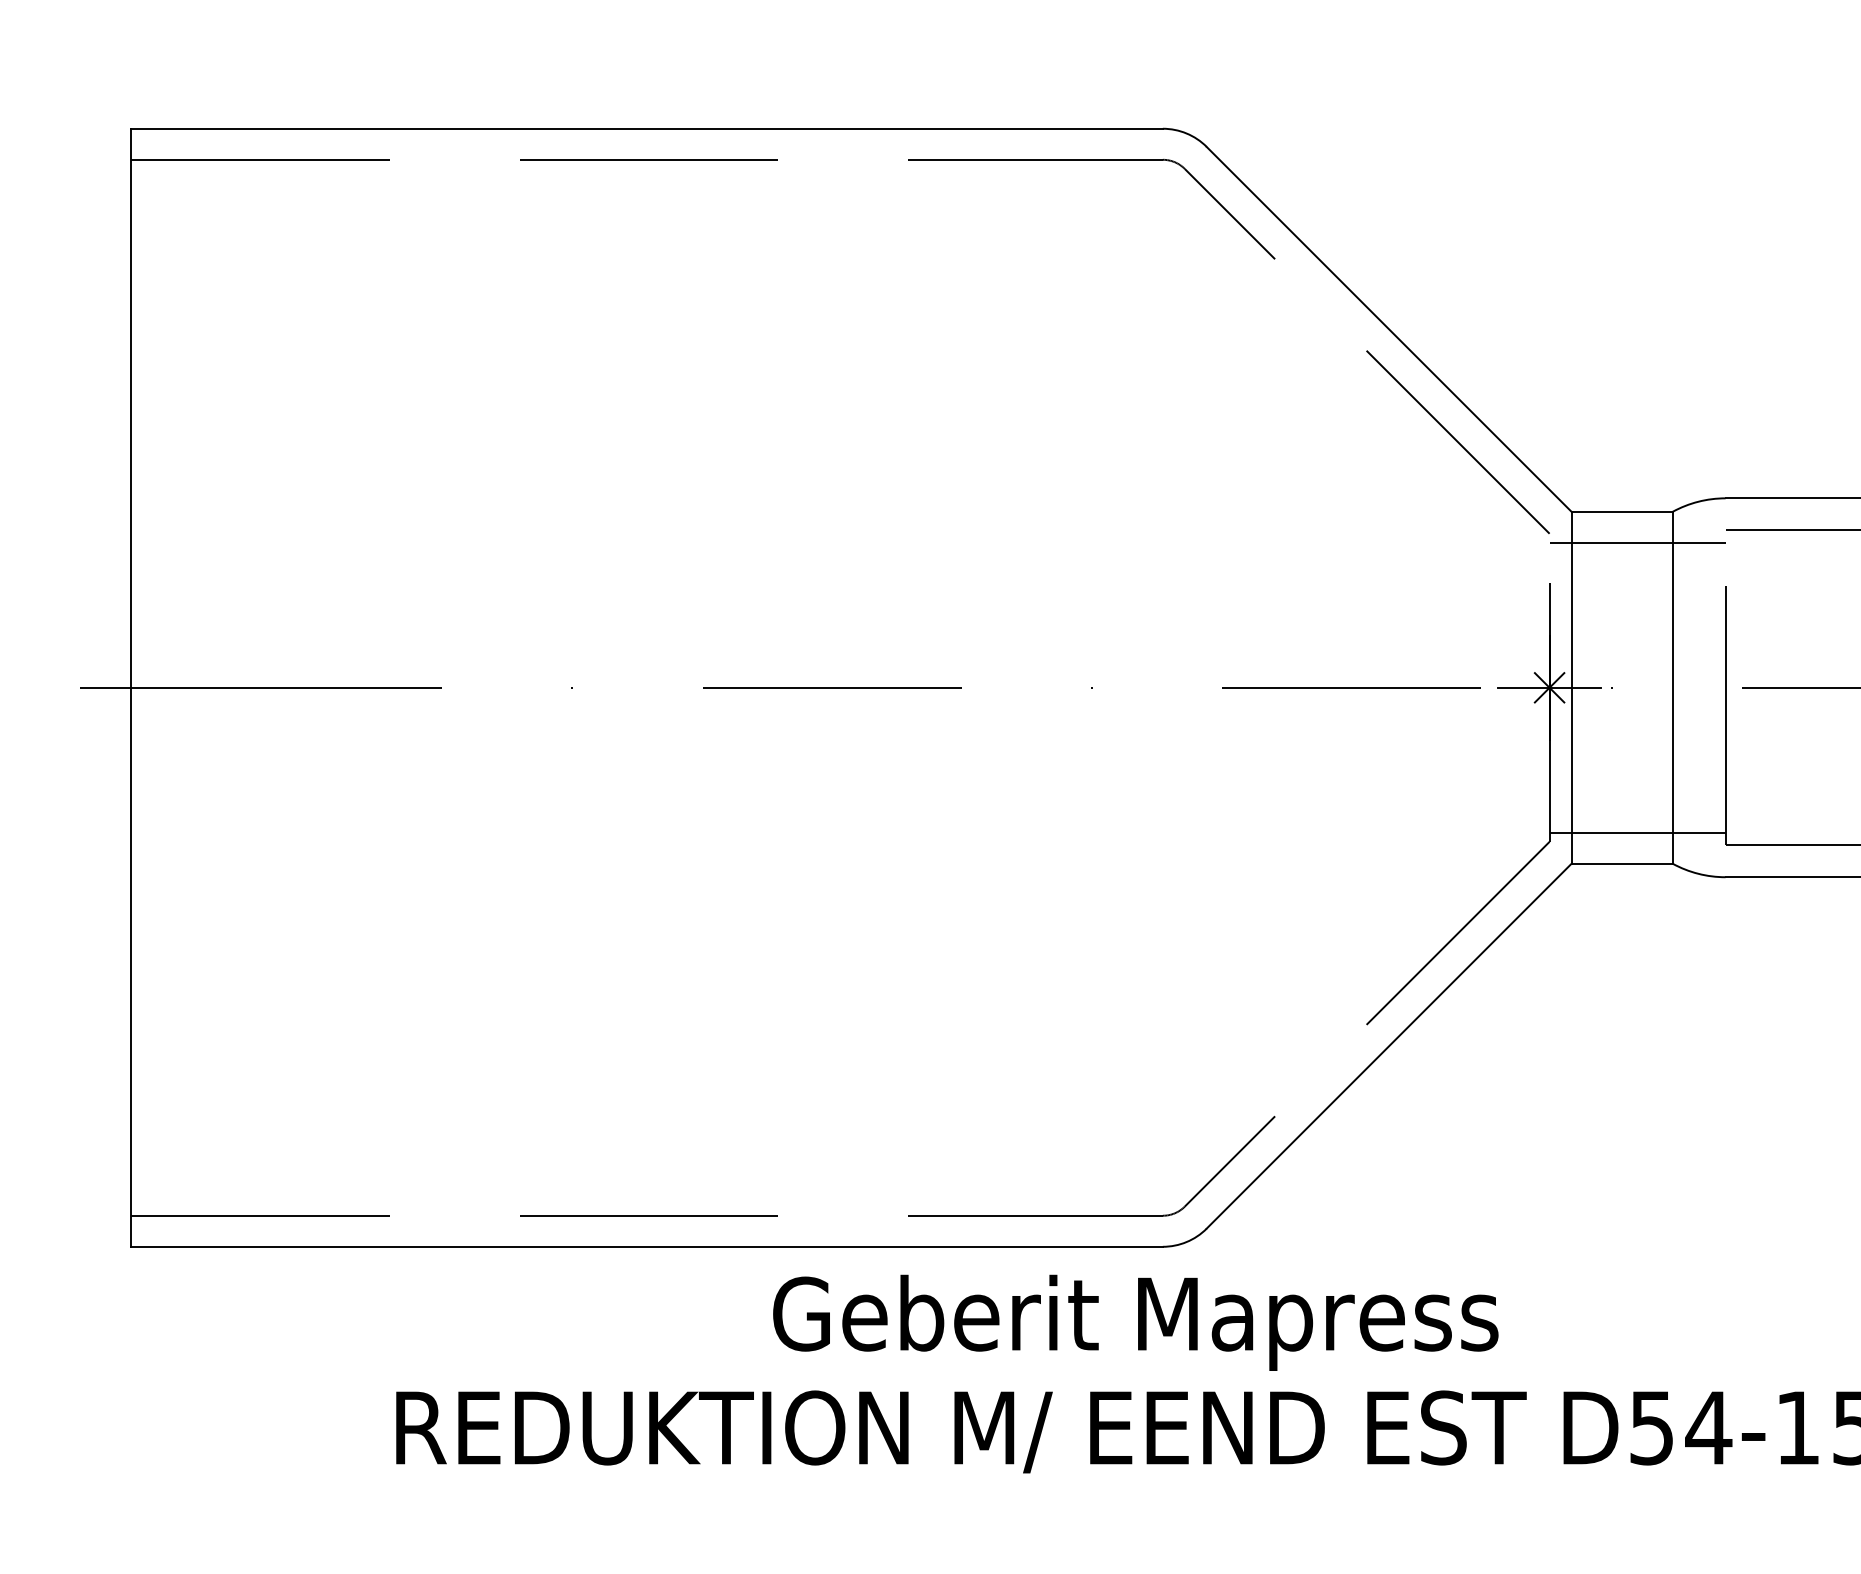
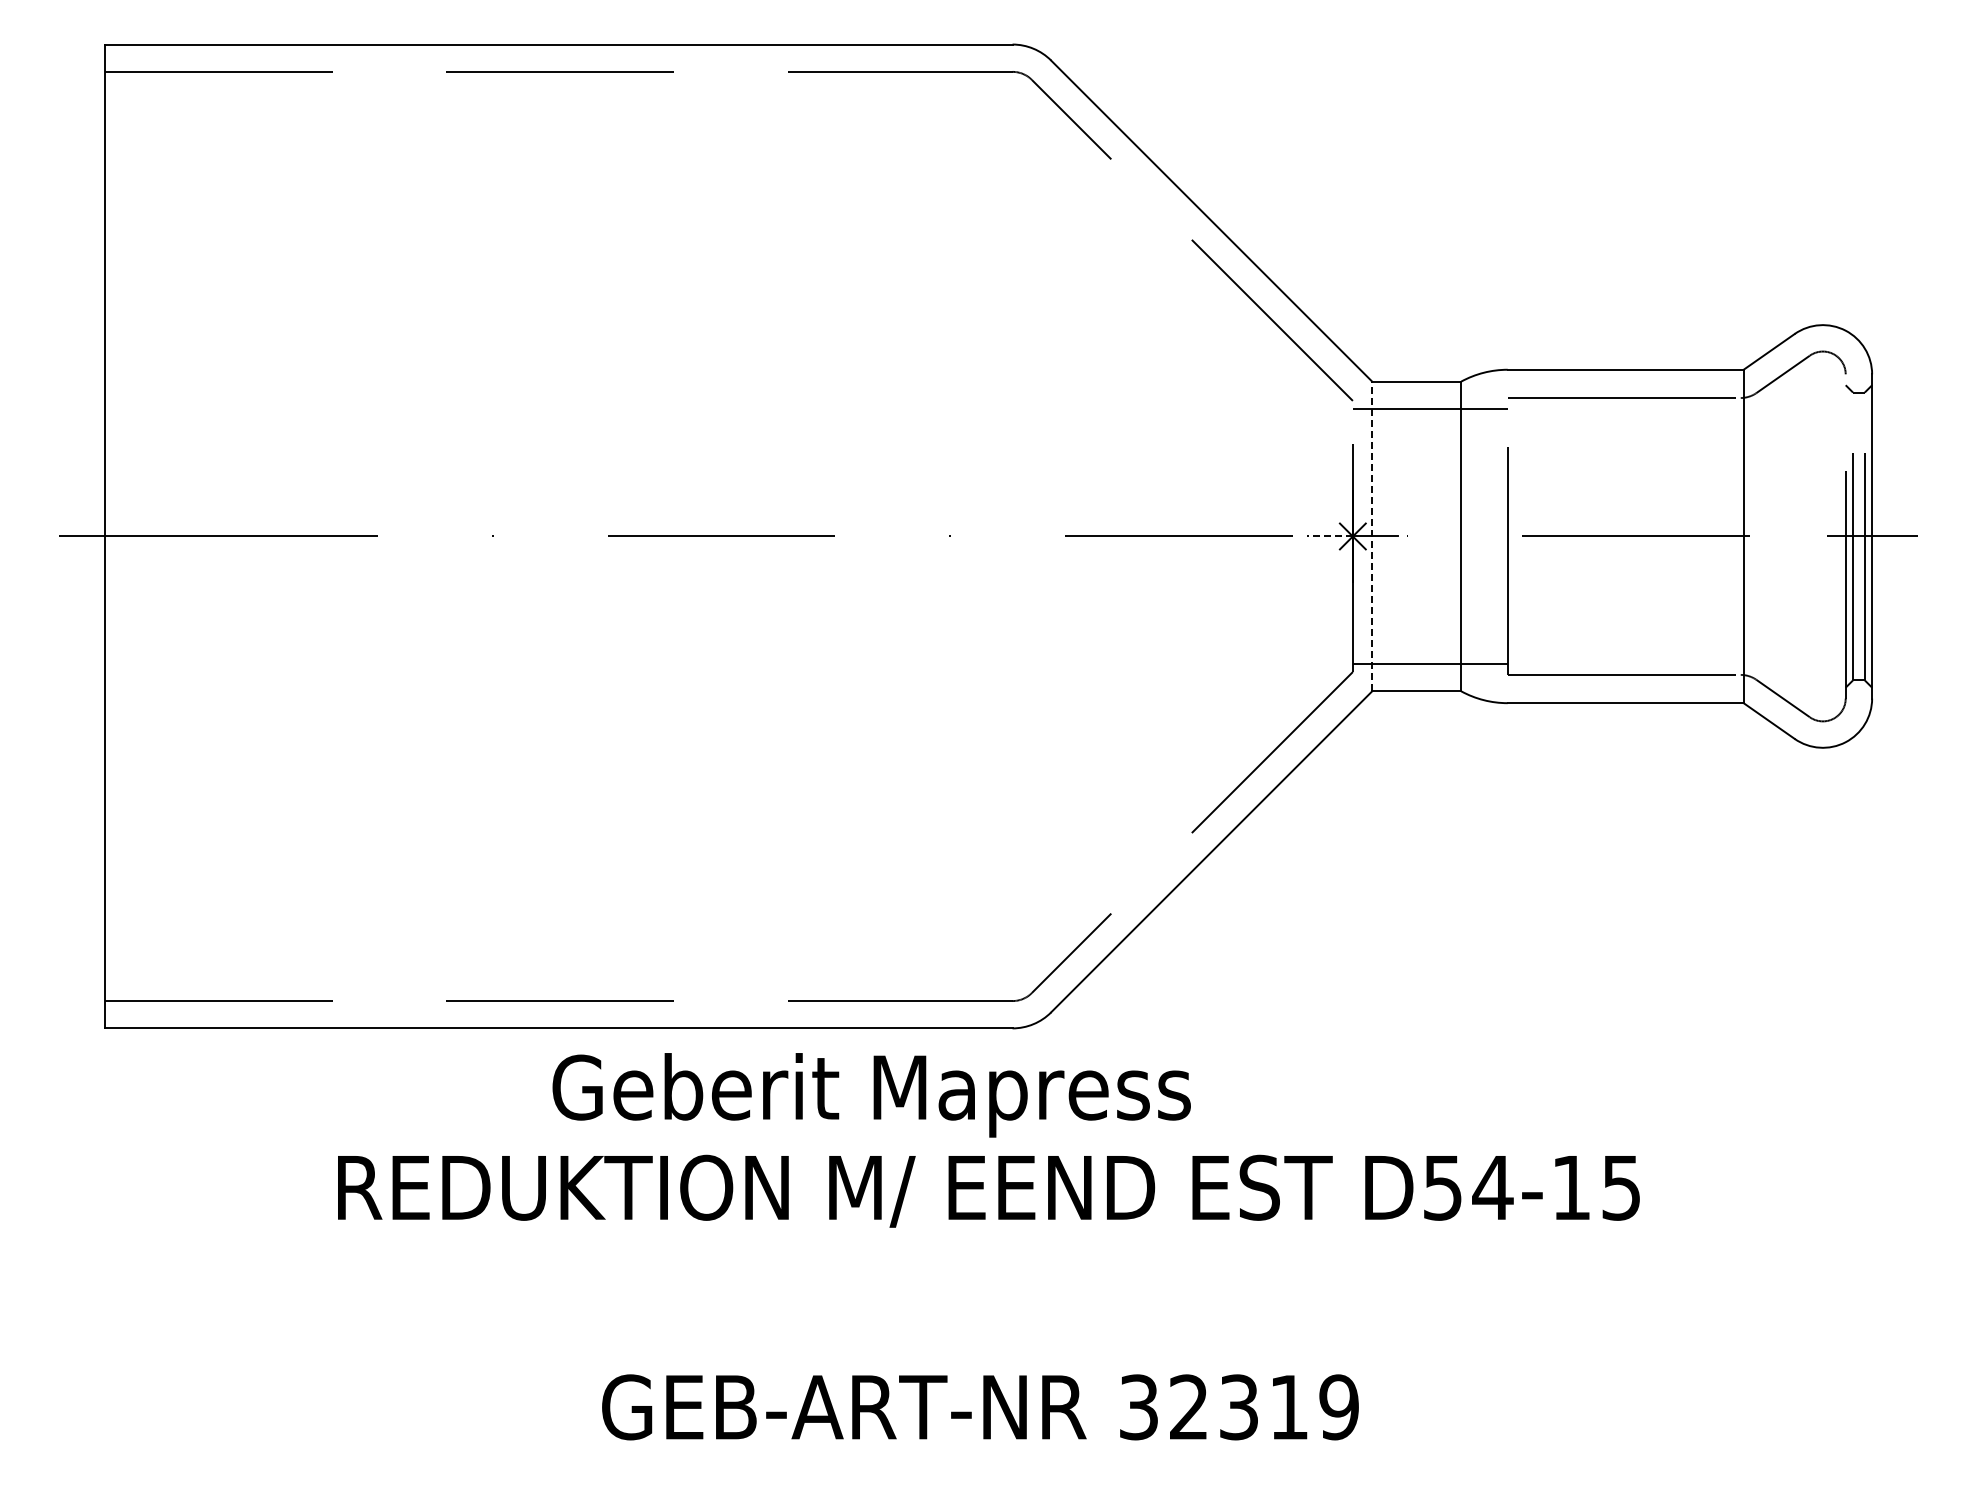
line: (1524, 687) -> (1330, 536), solid -> dashed
line: (1571, 687) -> (1372, 536), solid -> dashed
text: (1135, 1323) -> (871, 1095), moved

